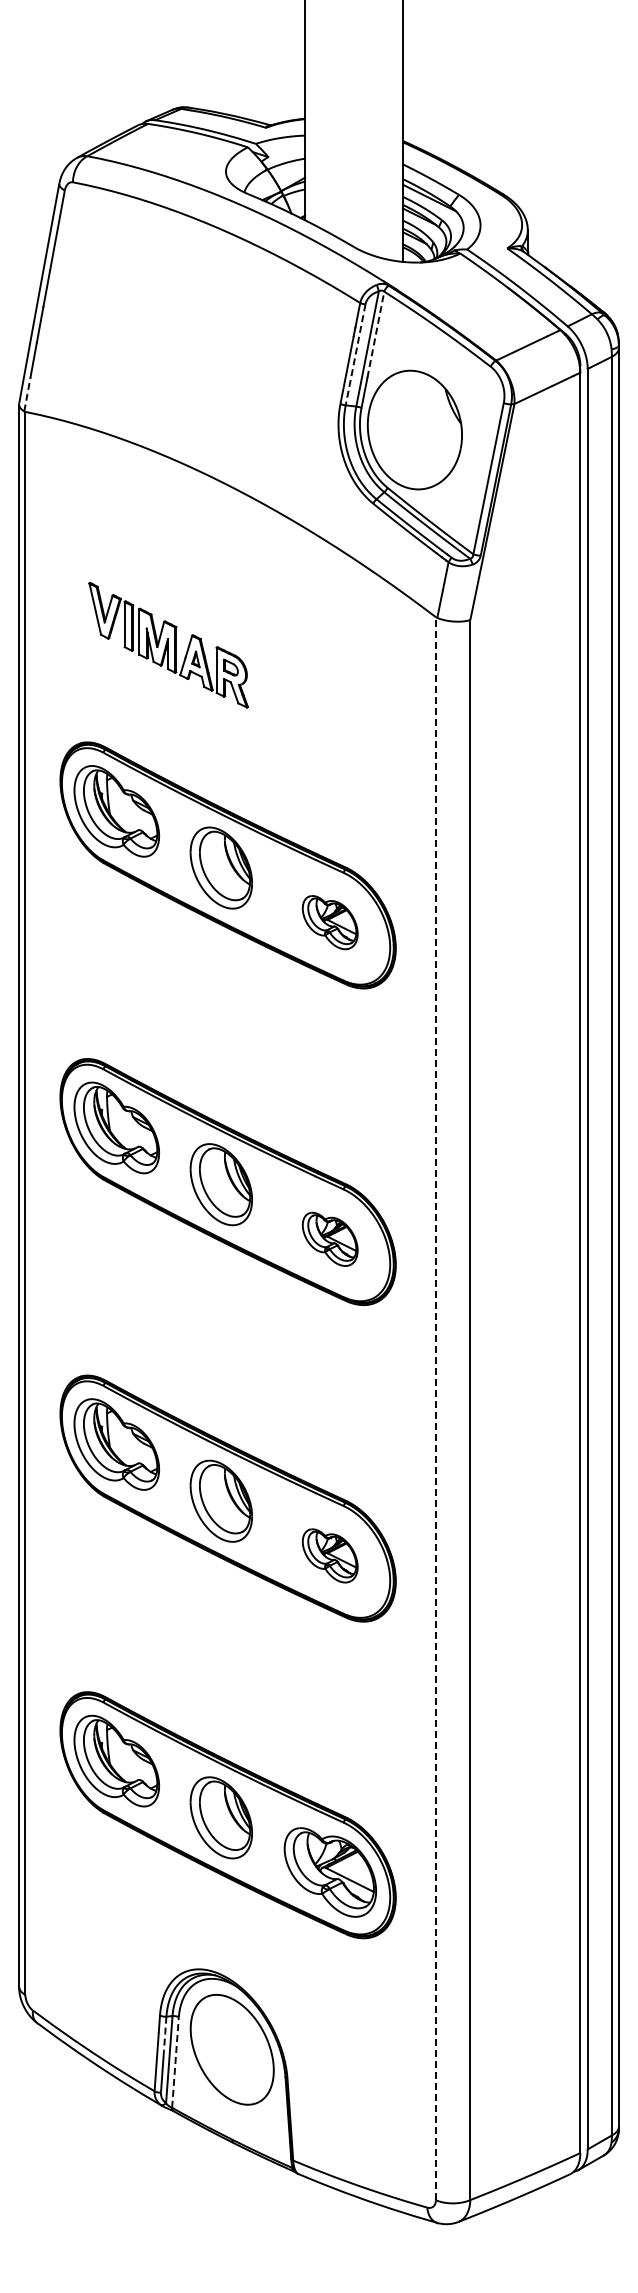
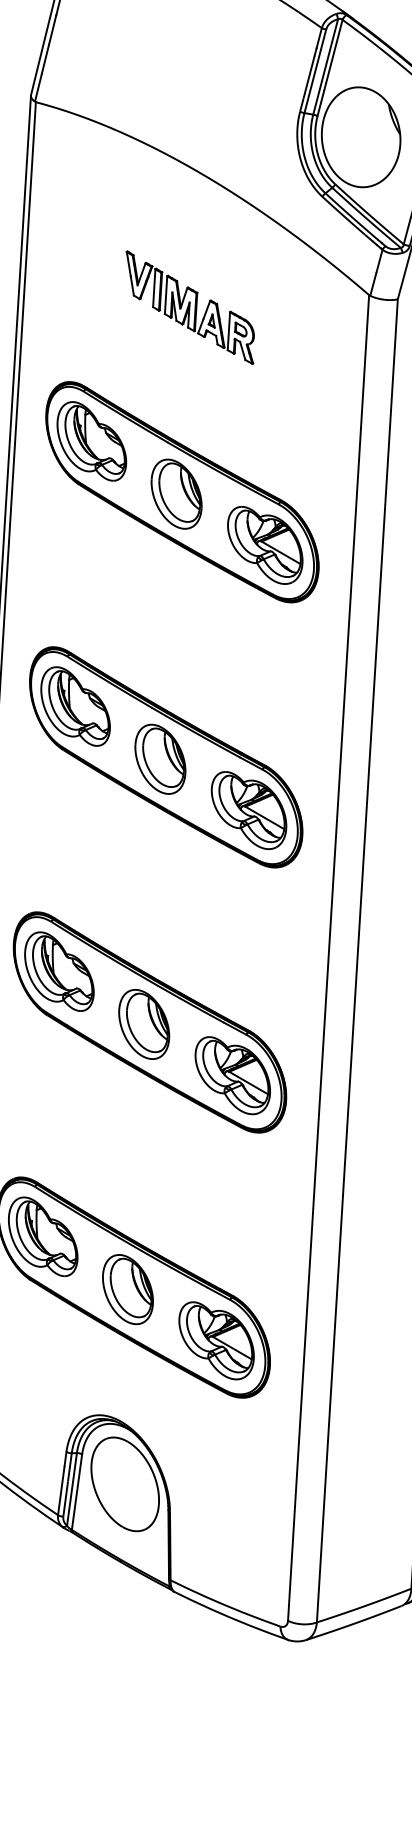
line: (375, 334) -> (333, 55), dashed -> solid
line: (355, 355) -> (315, 71), dashed -> solid
line: (27, 394) -> (38, 87), dashed -> solid
part: (168, 644) -> (189, 307), moved
part: (329, 922) -> (264, 545), size x1.67
part: (329, 1239) -> (248, 810), size x1.67
line: (435, 1408) -> (328, 957), dashed -> solid
part: (329, 1555) -> (231, 1075), size x1.67
line: (165, 2033) -> (70, 1467), dashed -> solid
line: (175, 2062) -> (77, 1492), dashed -> solid

